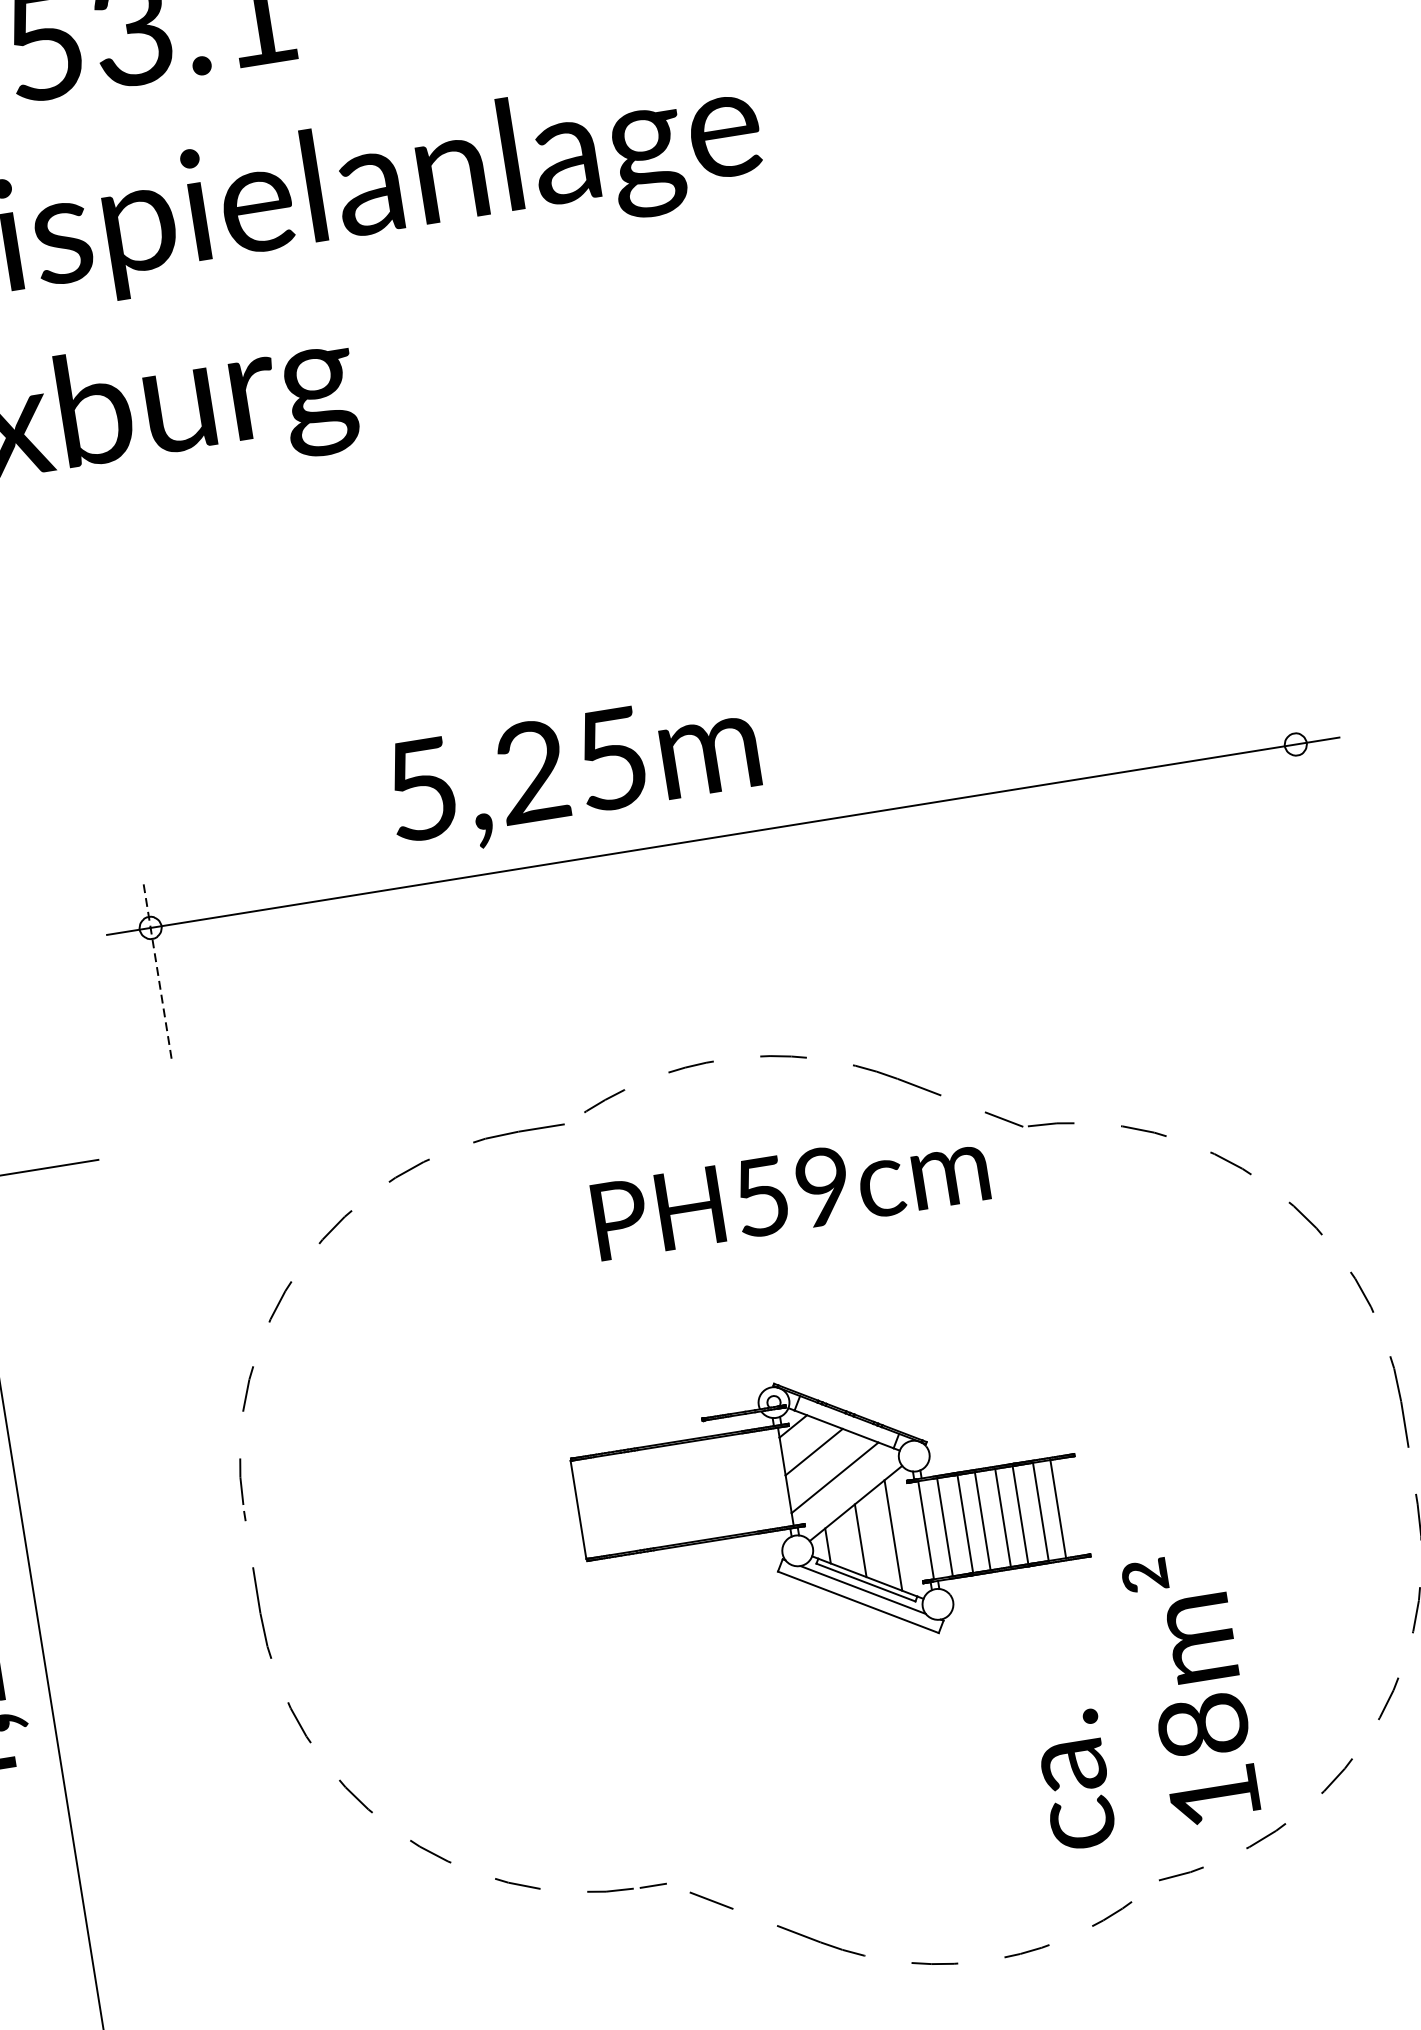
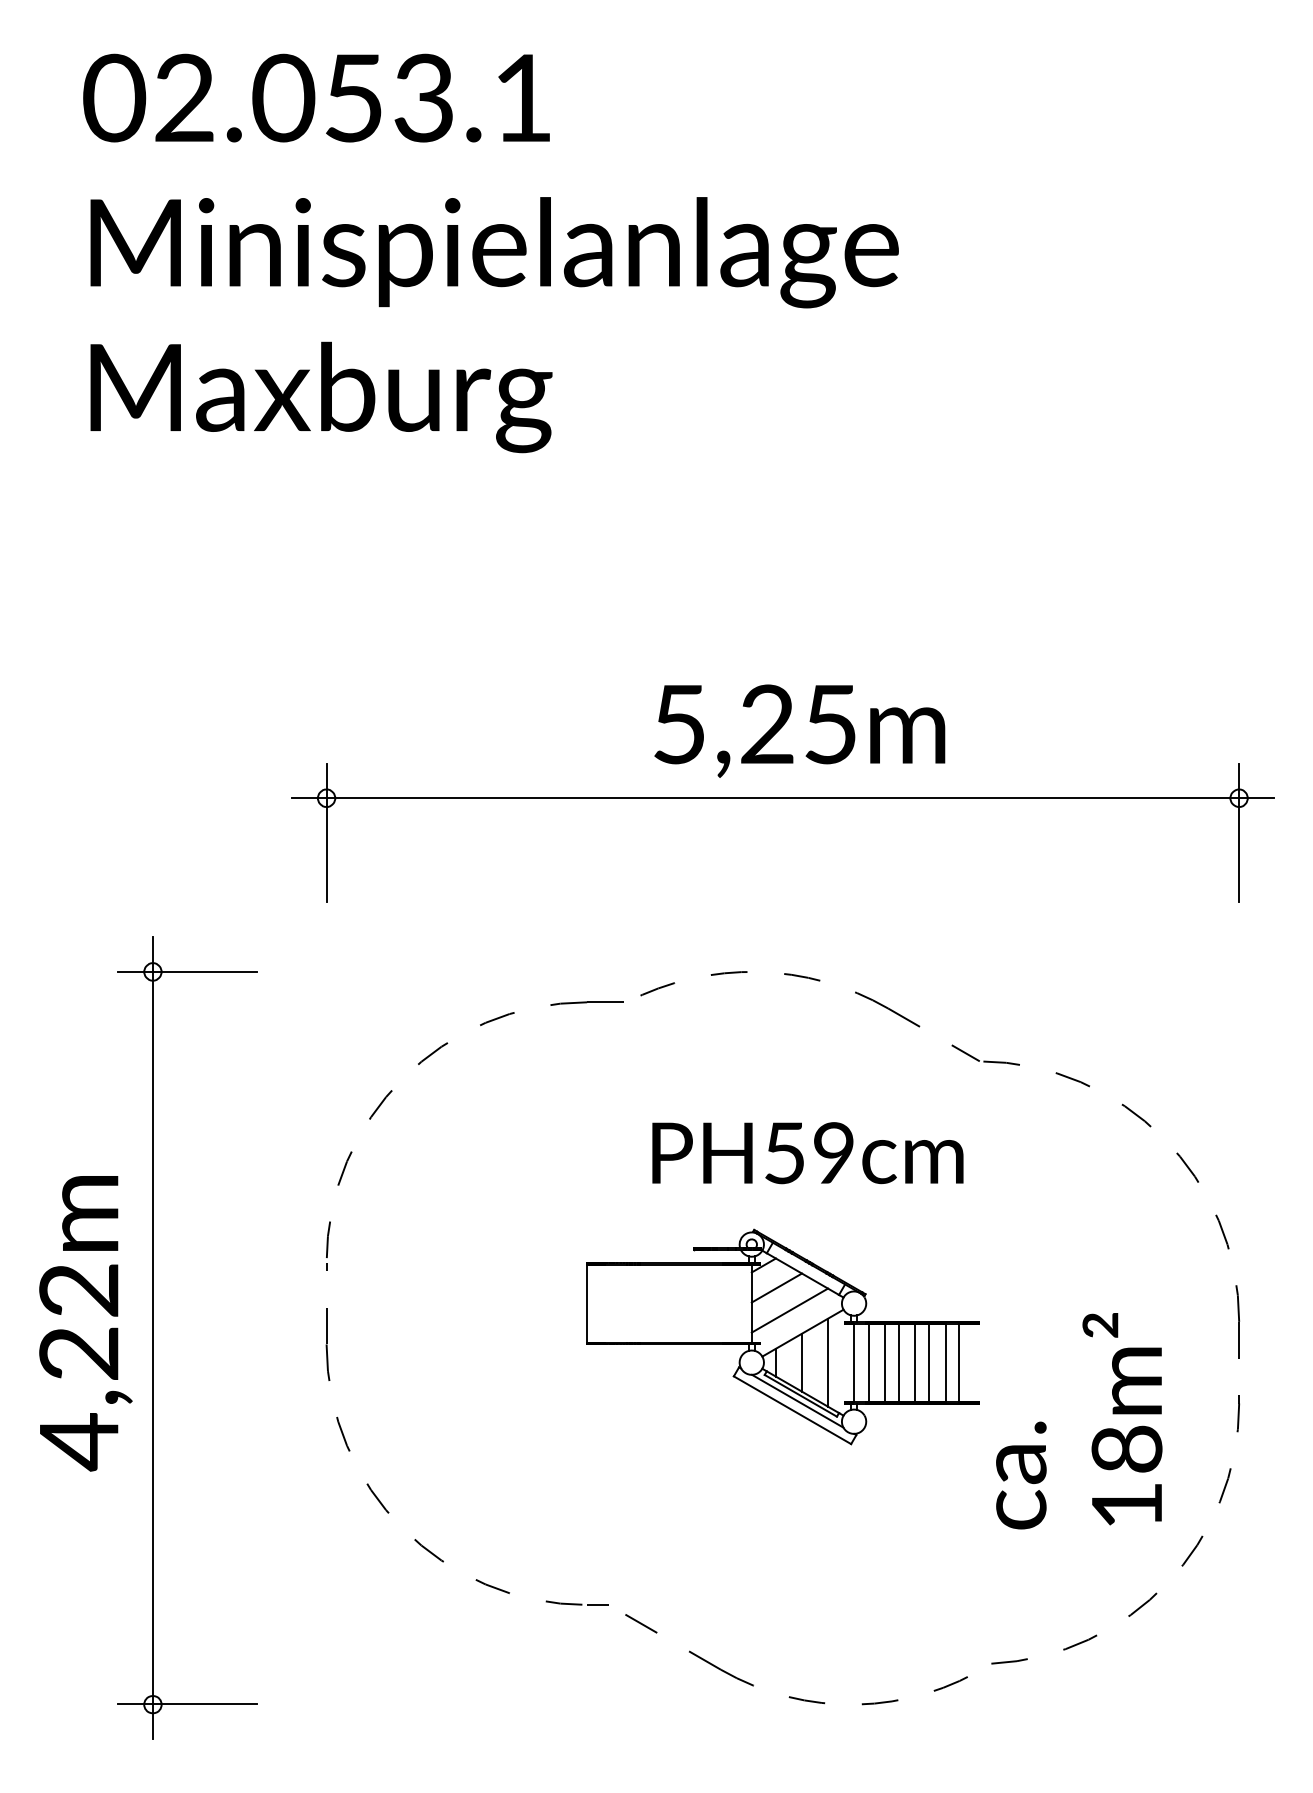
text: (573, 772) -> (799, 730), moved
line: (1303, 787) -> (1239, 832), added
line: (157, 970) -> (326, 832), dashed -> solid
text: (790, 1192) -> (807, 1153), moved
text: (1138, 1700) -> (1079, 1421), moved

